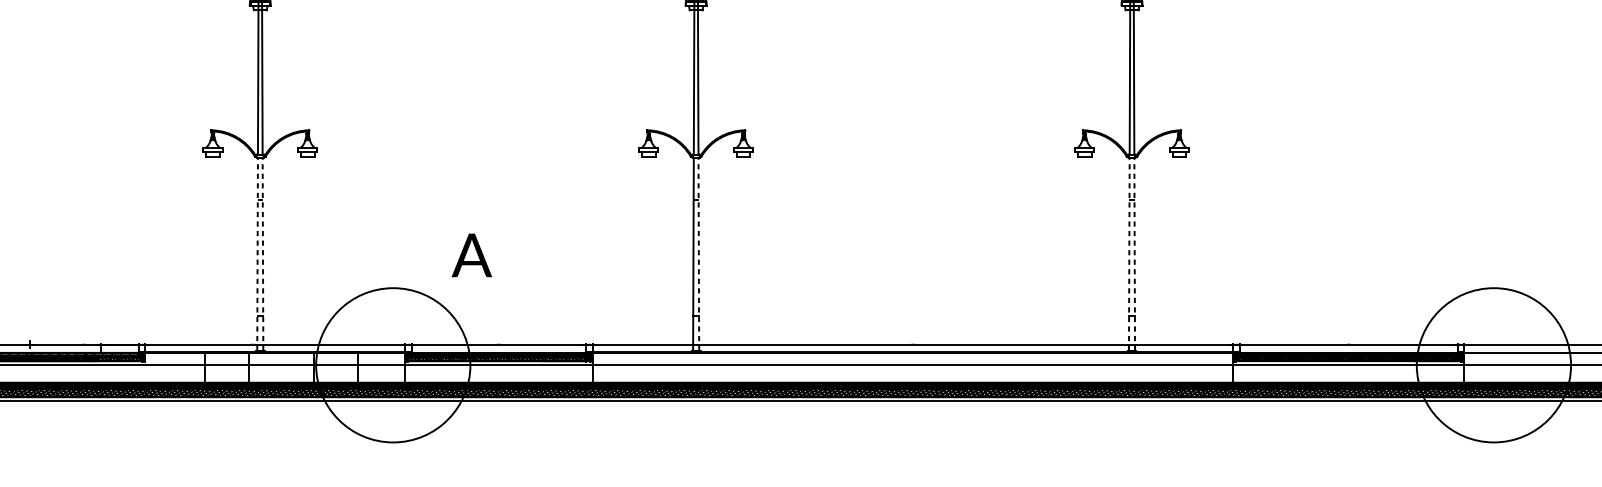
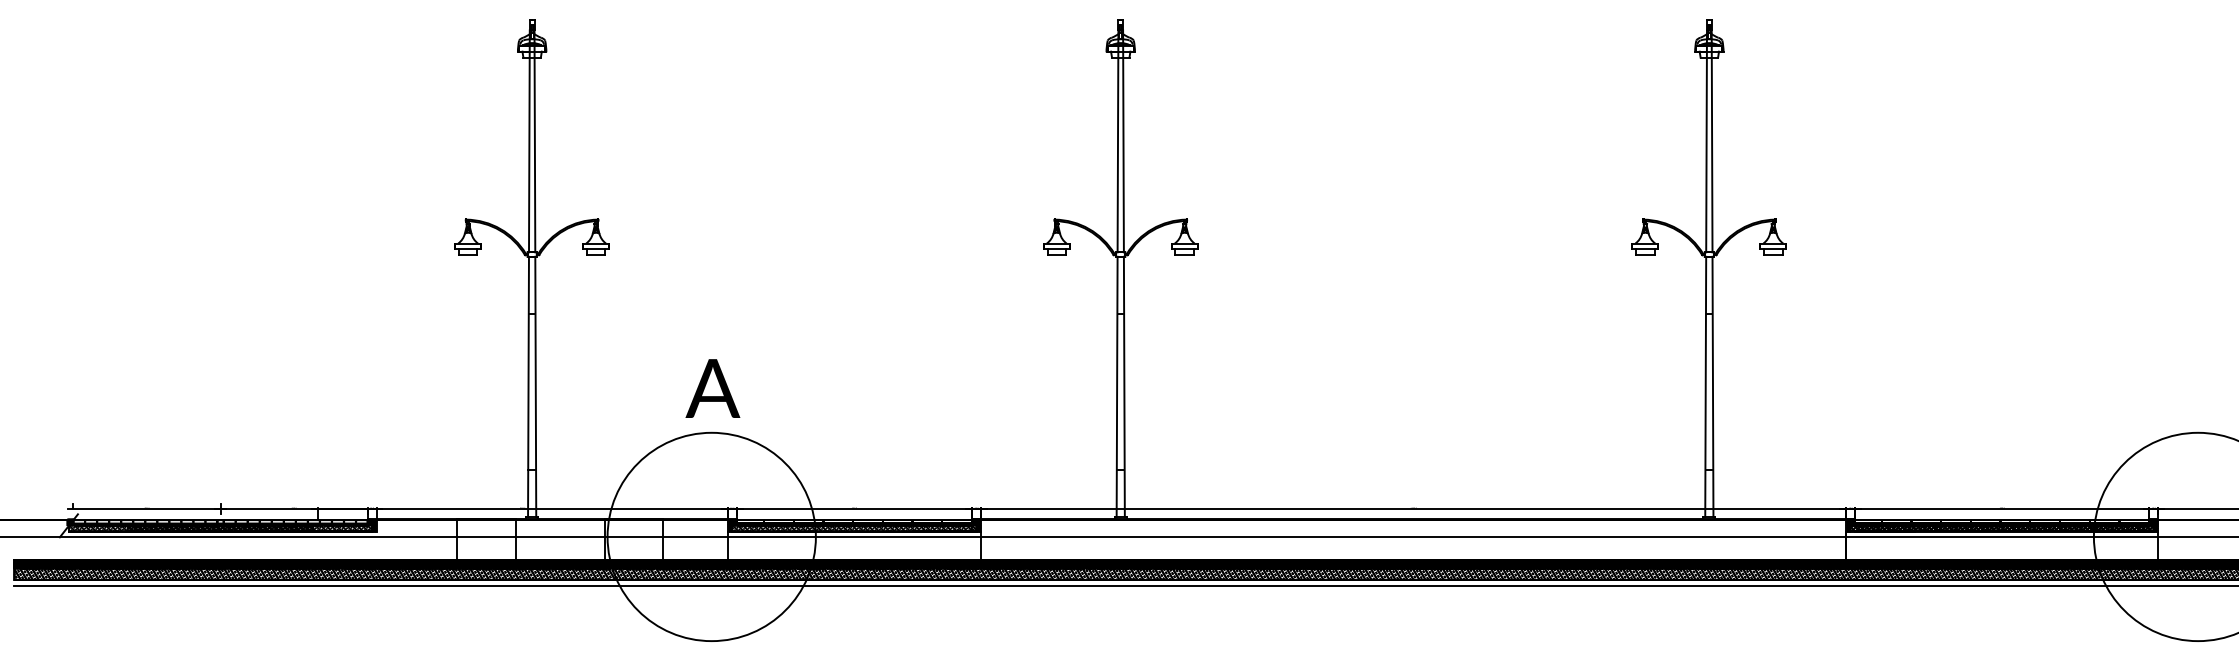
line: (257, 253) -> (528, 386), dashed -> solid
line: (262, 253) -> (535, 386), dashed -> solid
line: (698, 253) -> (1124, 386), dashed -> solid
line: (1129, 253) -> (1705, 386), dashed -> solid
line: (1134, 253) -> (1712, 386), dashed -> solid
text: (471, 255) -> (712, 388), moved

